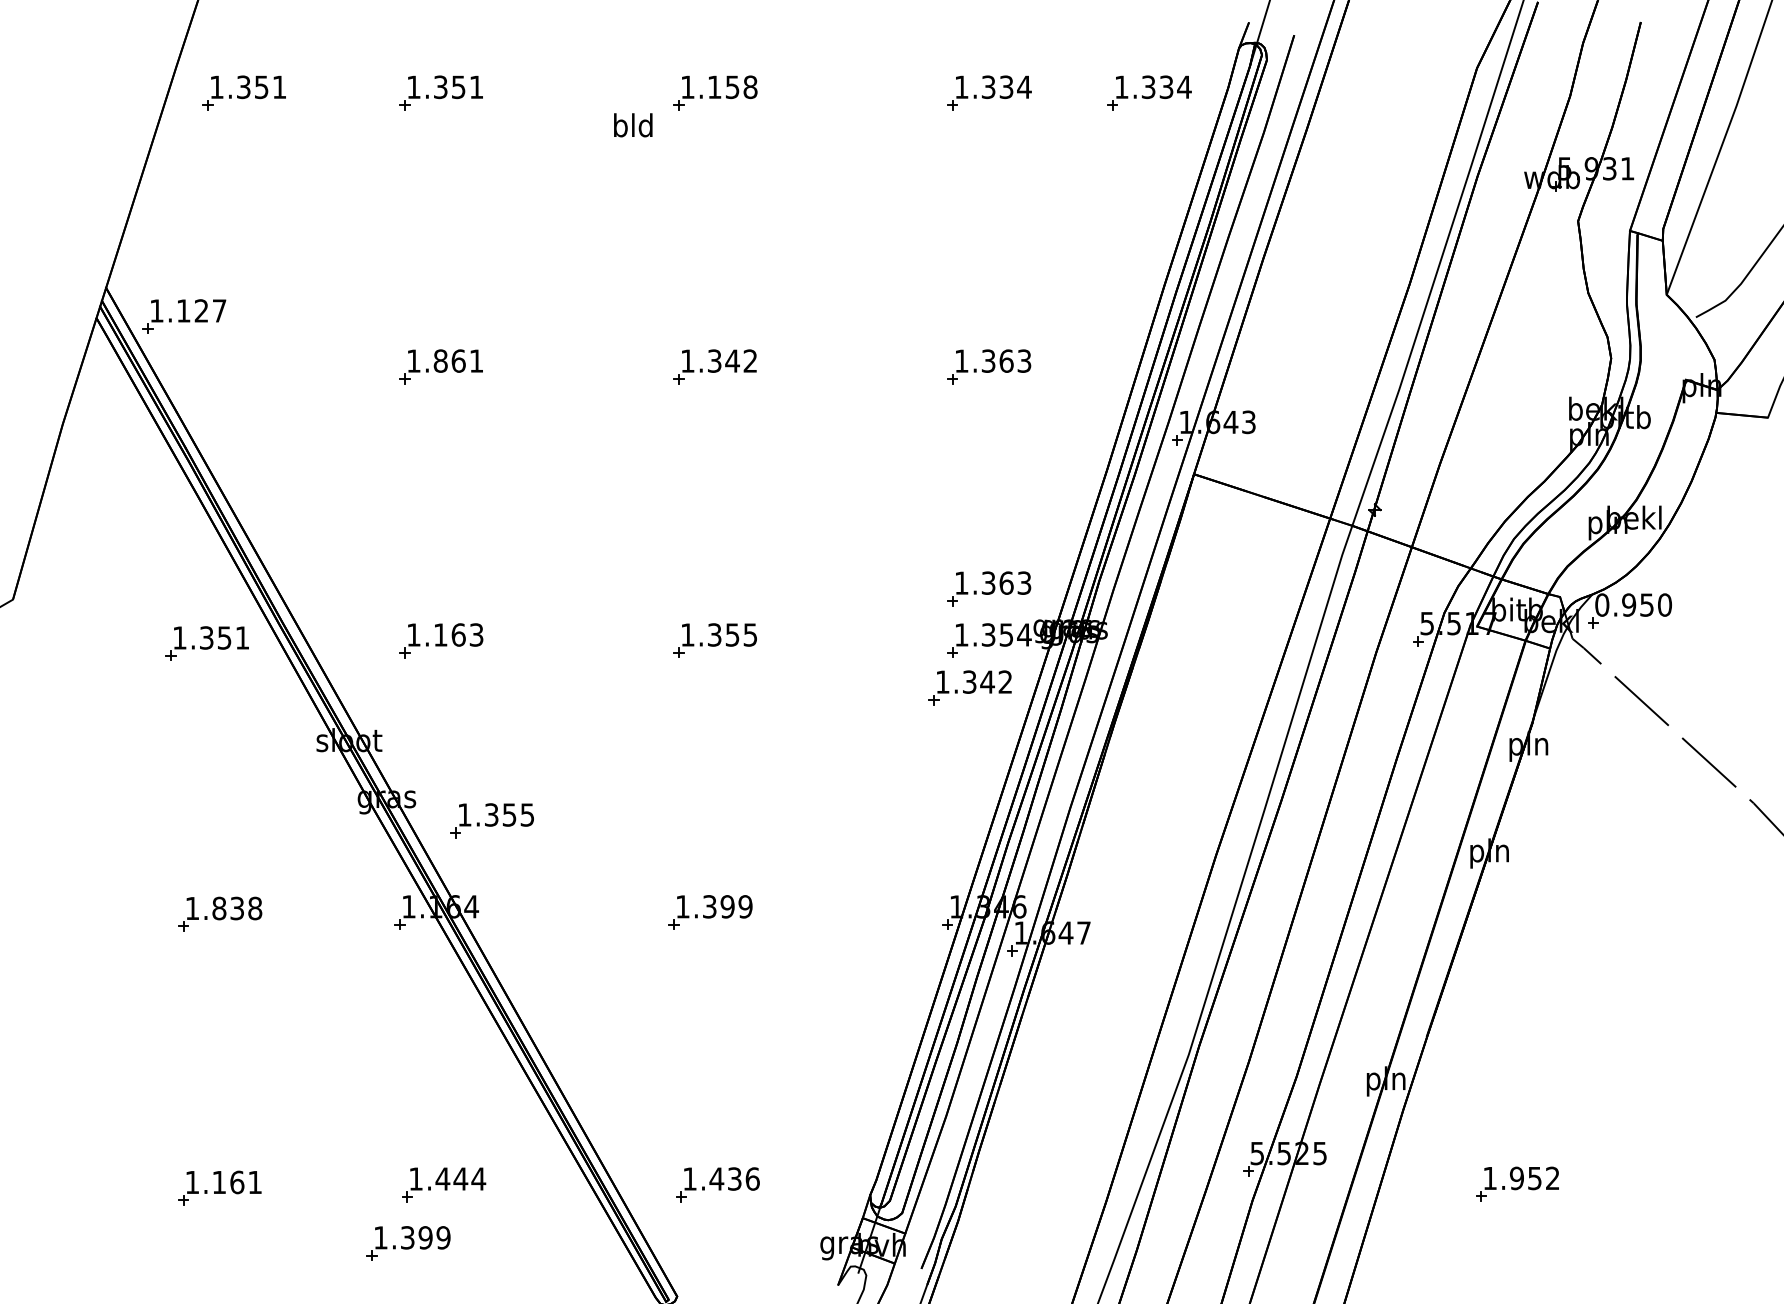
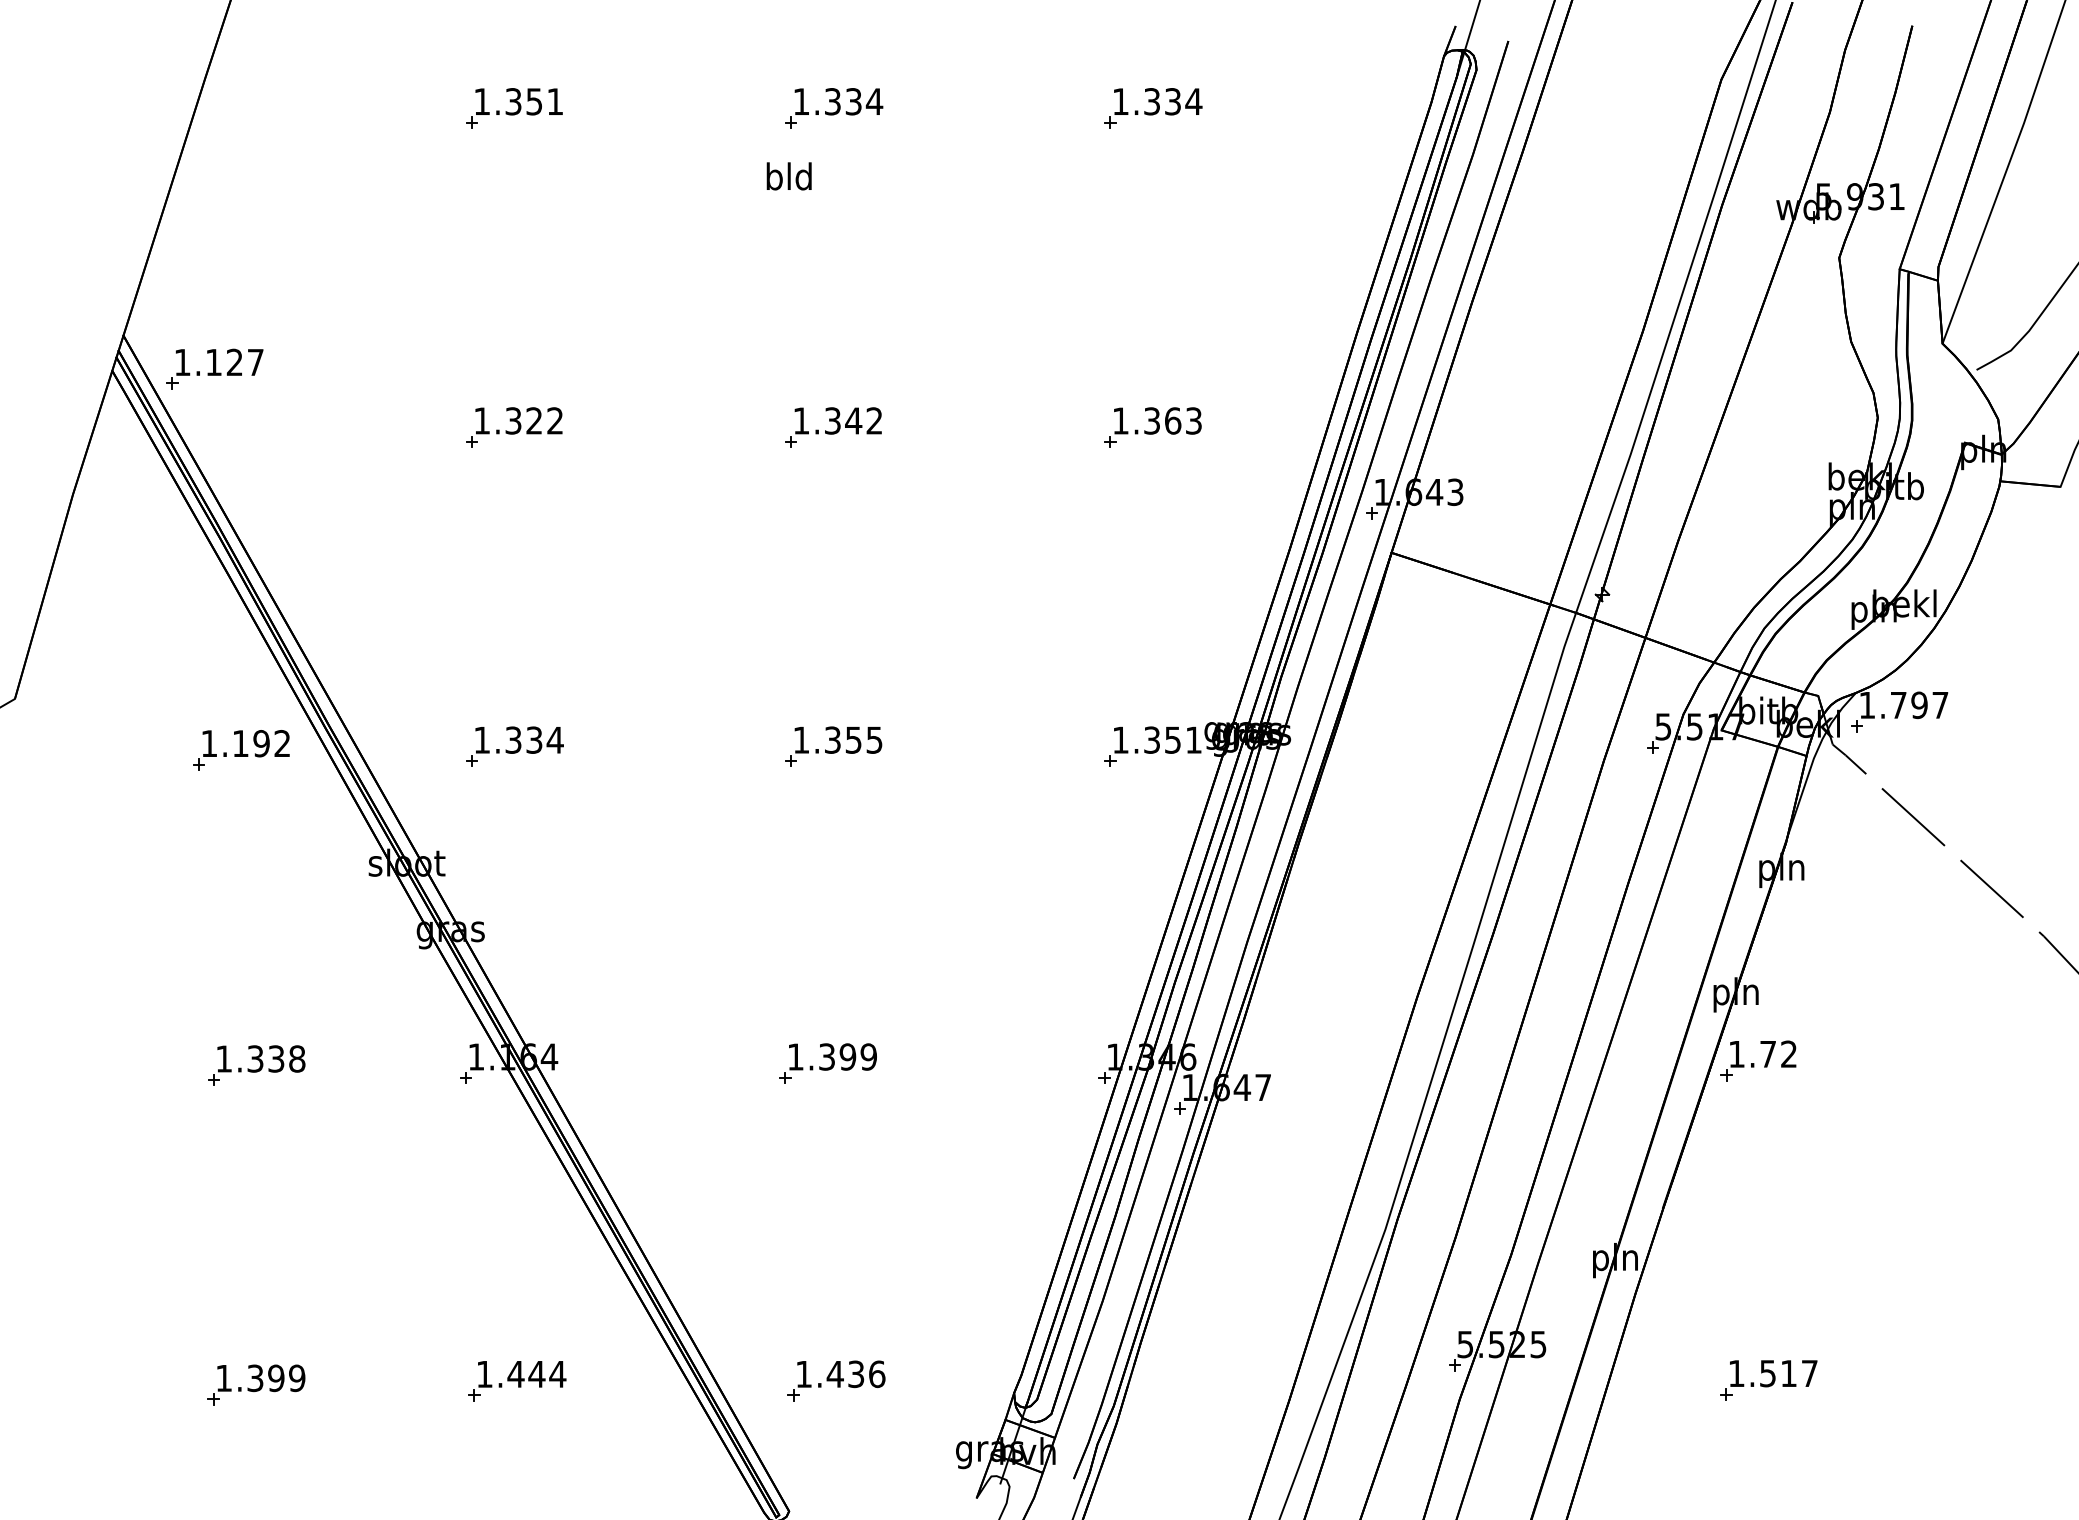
text: (732, 87) -> (853, 102), 1.158 -> 1.334
part: (243, 92) -> (283, 107), removed
part: (1149, 92) -> (1339, 107), removed
text: (633, 125) -> (789, 176), moved
text: (457, 360) -> (533, 420), 1.861 -> 1.322
part: (989, 588) -> (1153, 685), removed
text: (1633, 604) -> (1903, 704), 0.950 -> 1.797
text: (458, 634) -> (534, 739), 1.163 -> 1.334
text: (1024, 634) -> (1193, 739), 1.354 -> 1.351
text: (224, 637) -> (261, 743), 1.351 -> 1.192
part: (969, 687) -> (1129, 801), removed
part: (491, 820) -> (572, 956), removed
text: (219, 908) -> (255, 1058), 1.838 -> 1.338
part: (1508, 909) -> (1758, 1060), added
text: (1534, 1178) -> (1788, 1373), 1.952 -> 1.517
text: (237, 1182) -> (276, 1378), 1.161 -> 1.399
part: (408, 1243) -> (475, 1449), removed

